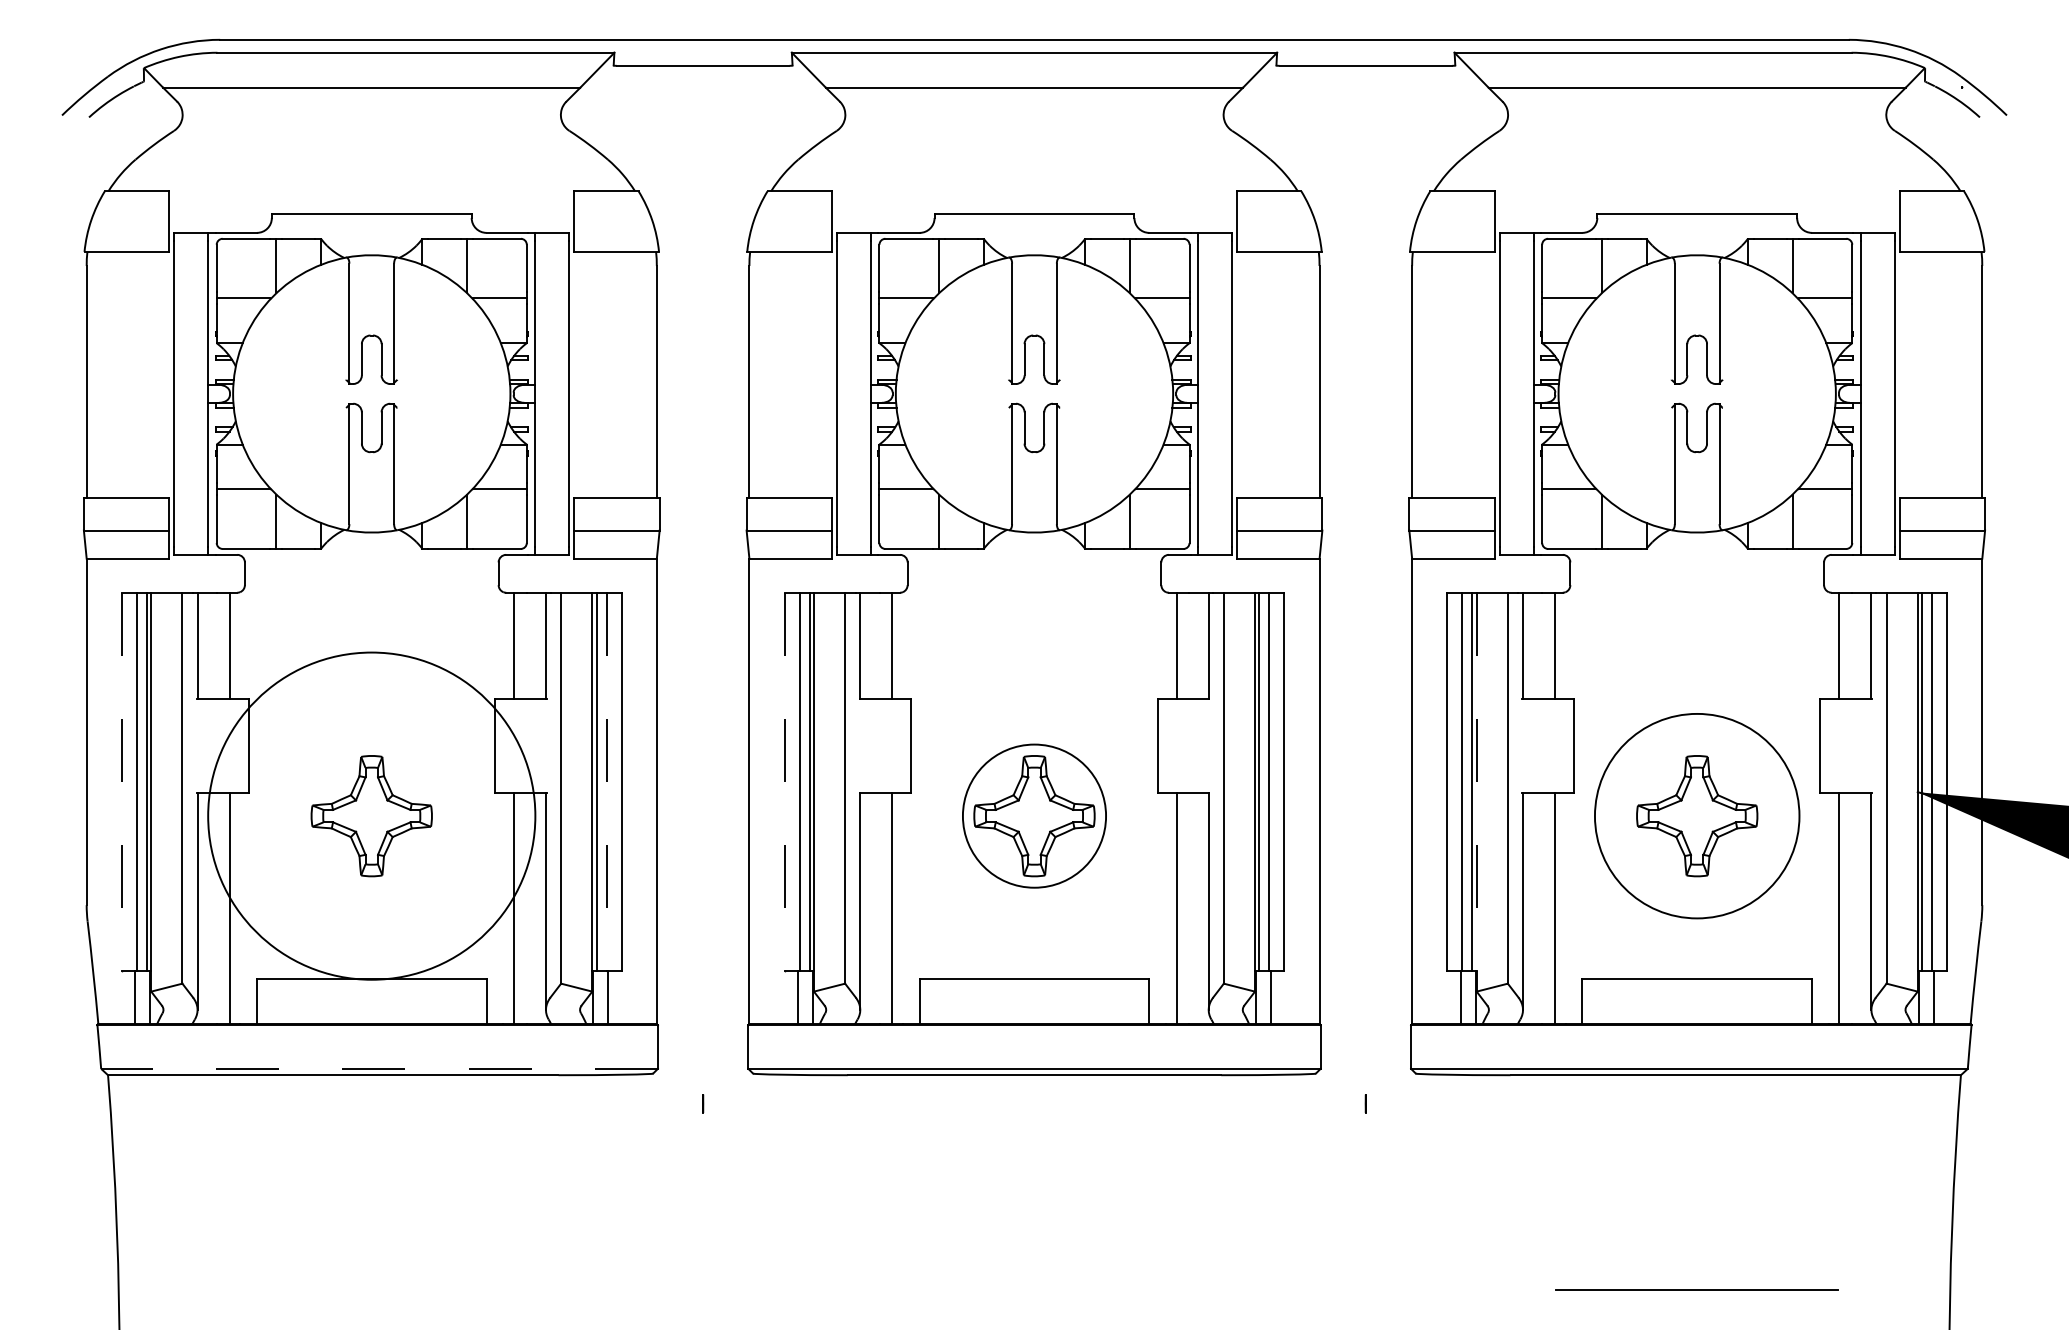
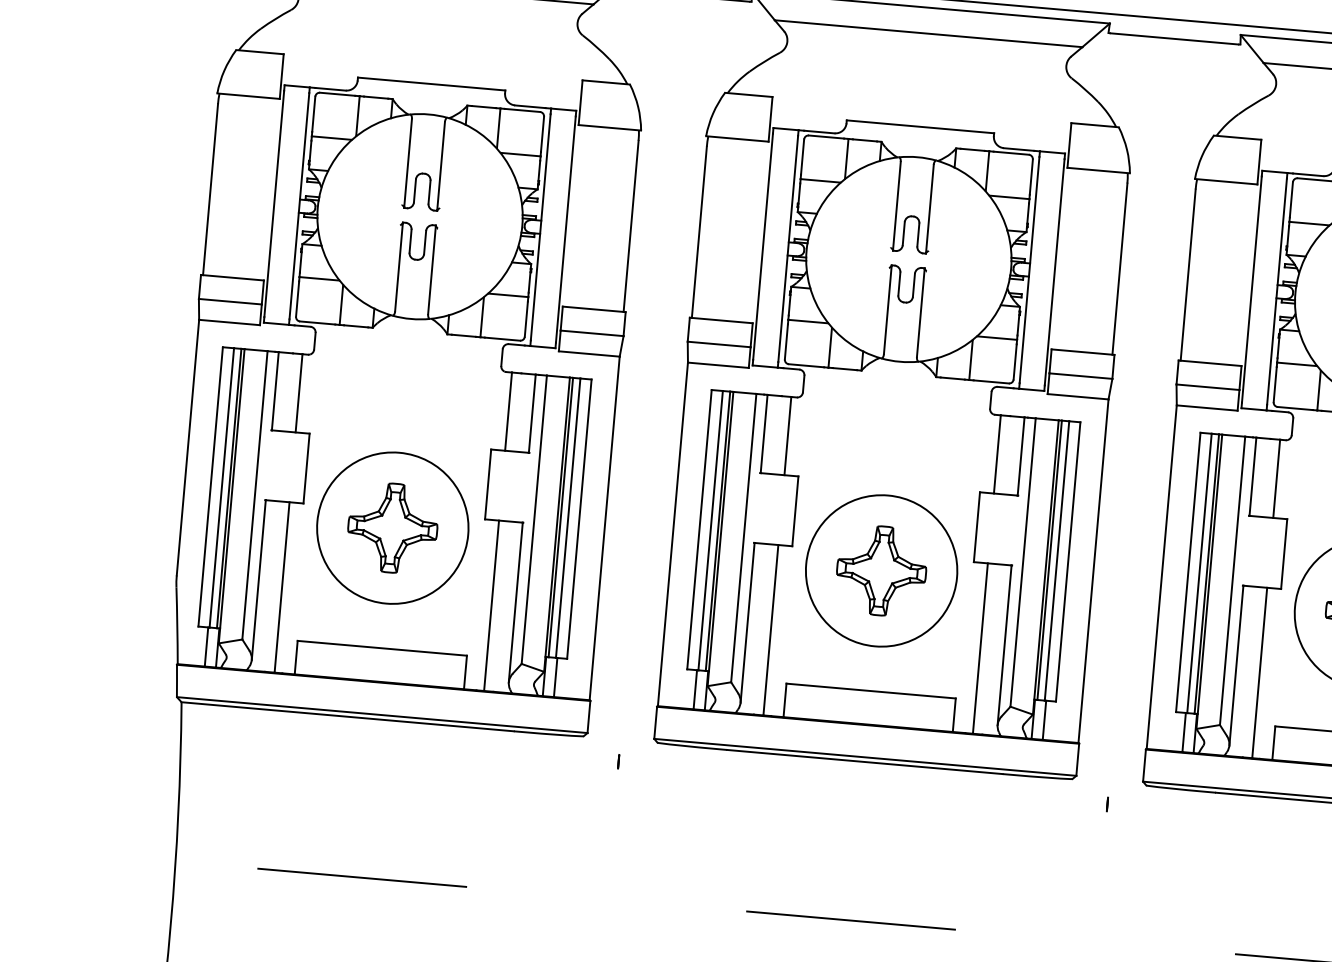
line: (121, 782) -> (210, 487), dashed -> solid
line: (606, 782) -> (568, 518), dashed -> solid
line: (784, 782) -> (699, 529), dashed -> solid
line: (1476, 792) -> (1209, 582), dashed -> solid
circle: (371, 815) -> (392, 527), size x0.62
circle: (1034, 815) -> (881, 570), size x1.43
line: (379, 1068) -> (382, 714), dashed -> solid
line: (1034, 1289) -> (851, 920), added
line: (371, 1290) -> (362, 878), added

